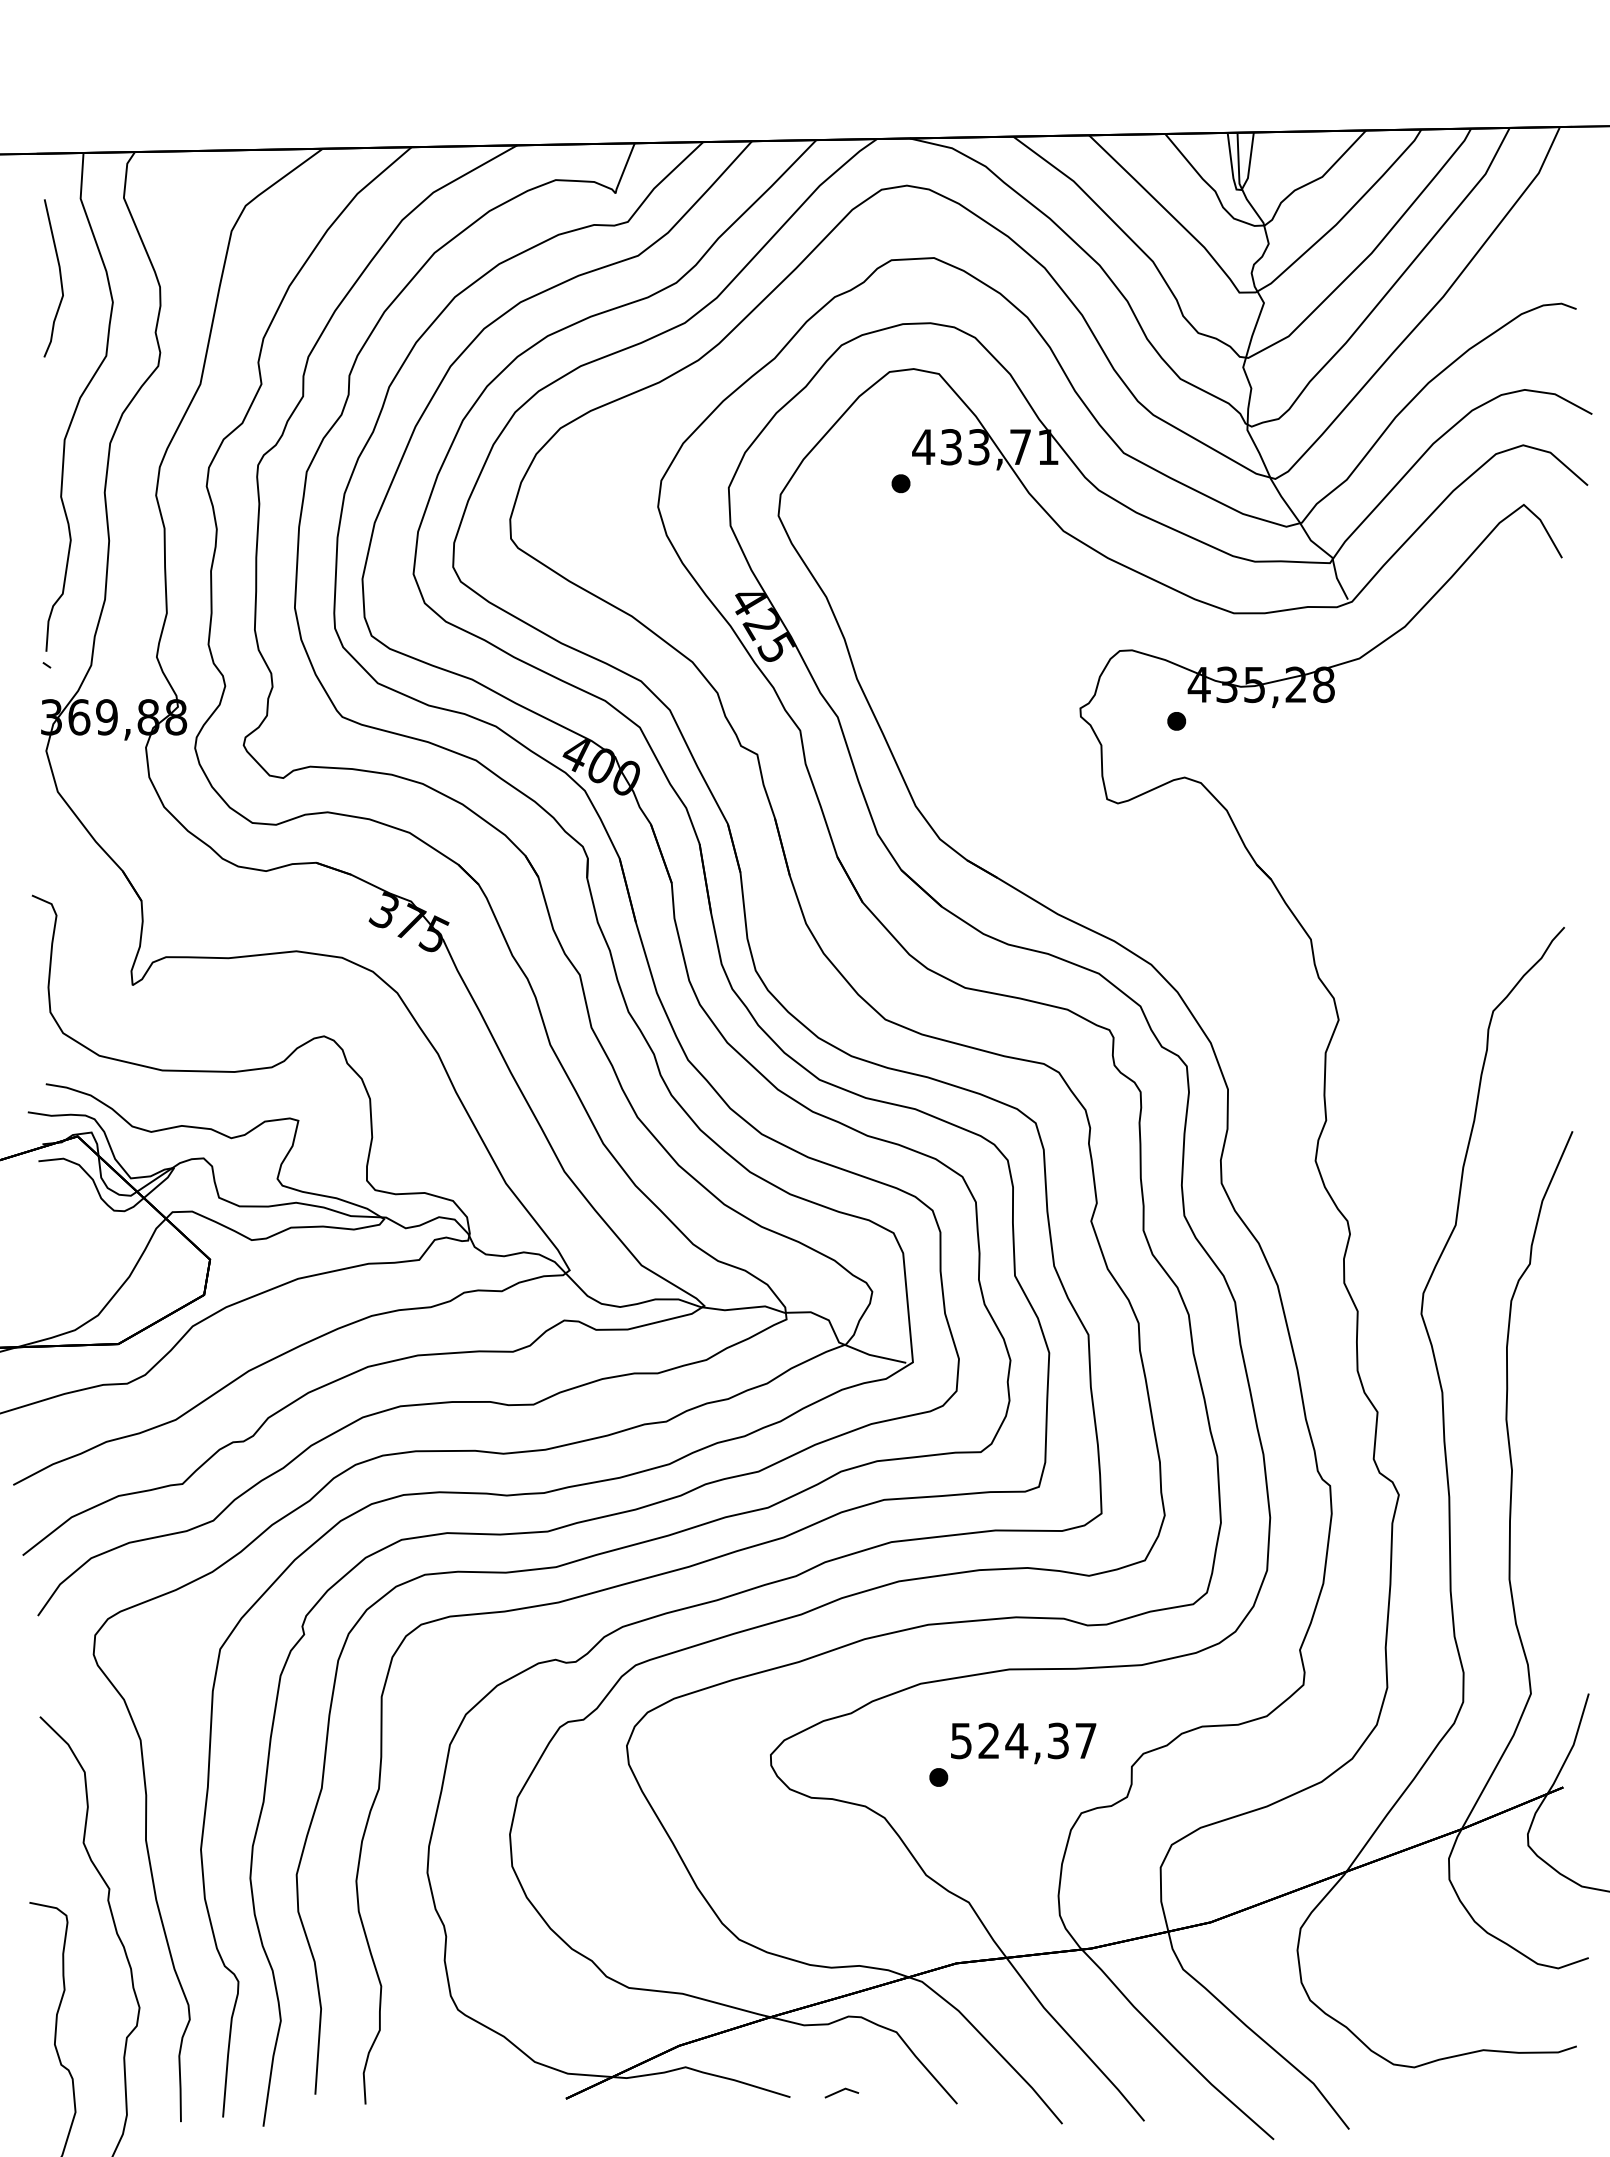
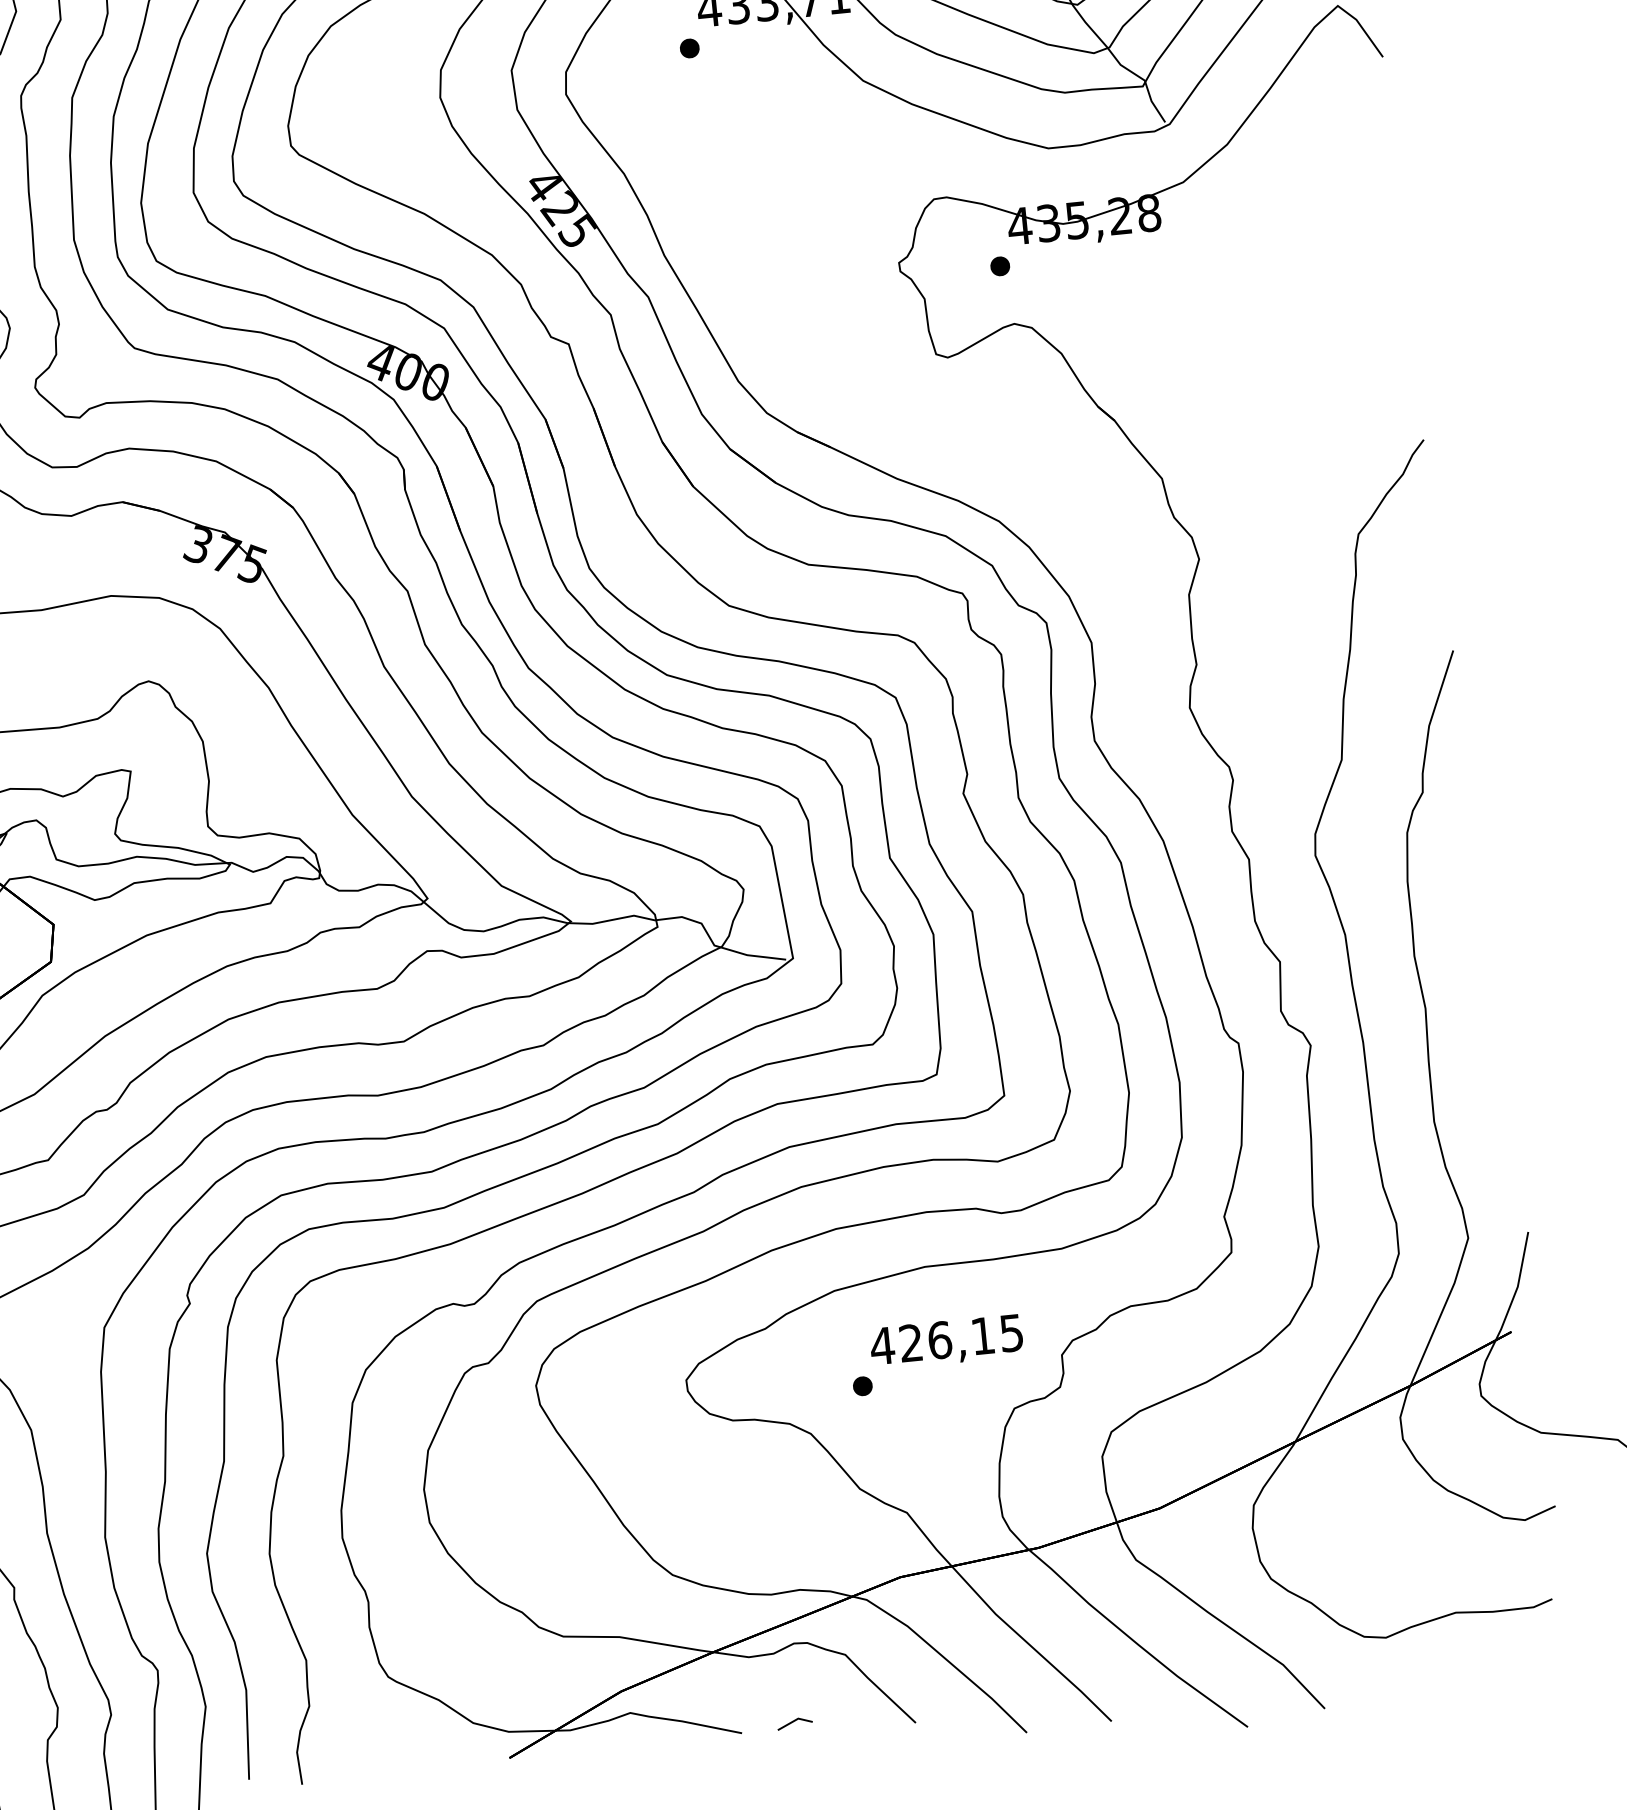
text: (1022, 1740) -> (945, 1339), 524,37 -> 426,15

